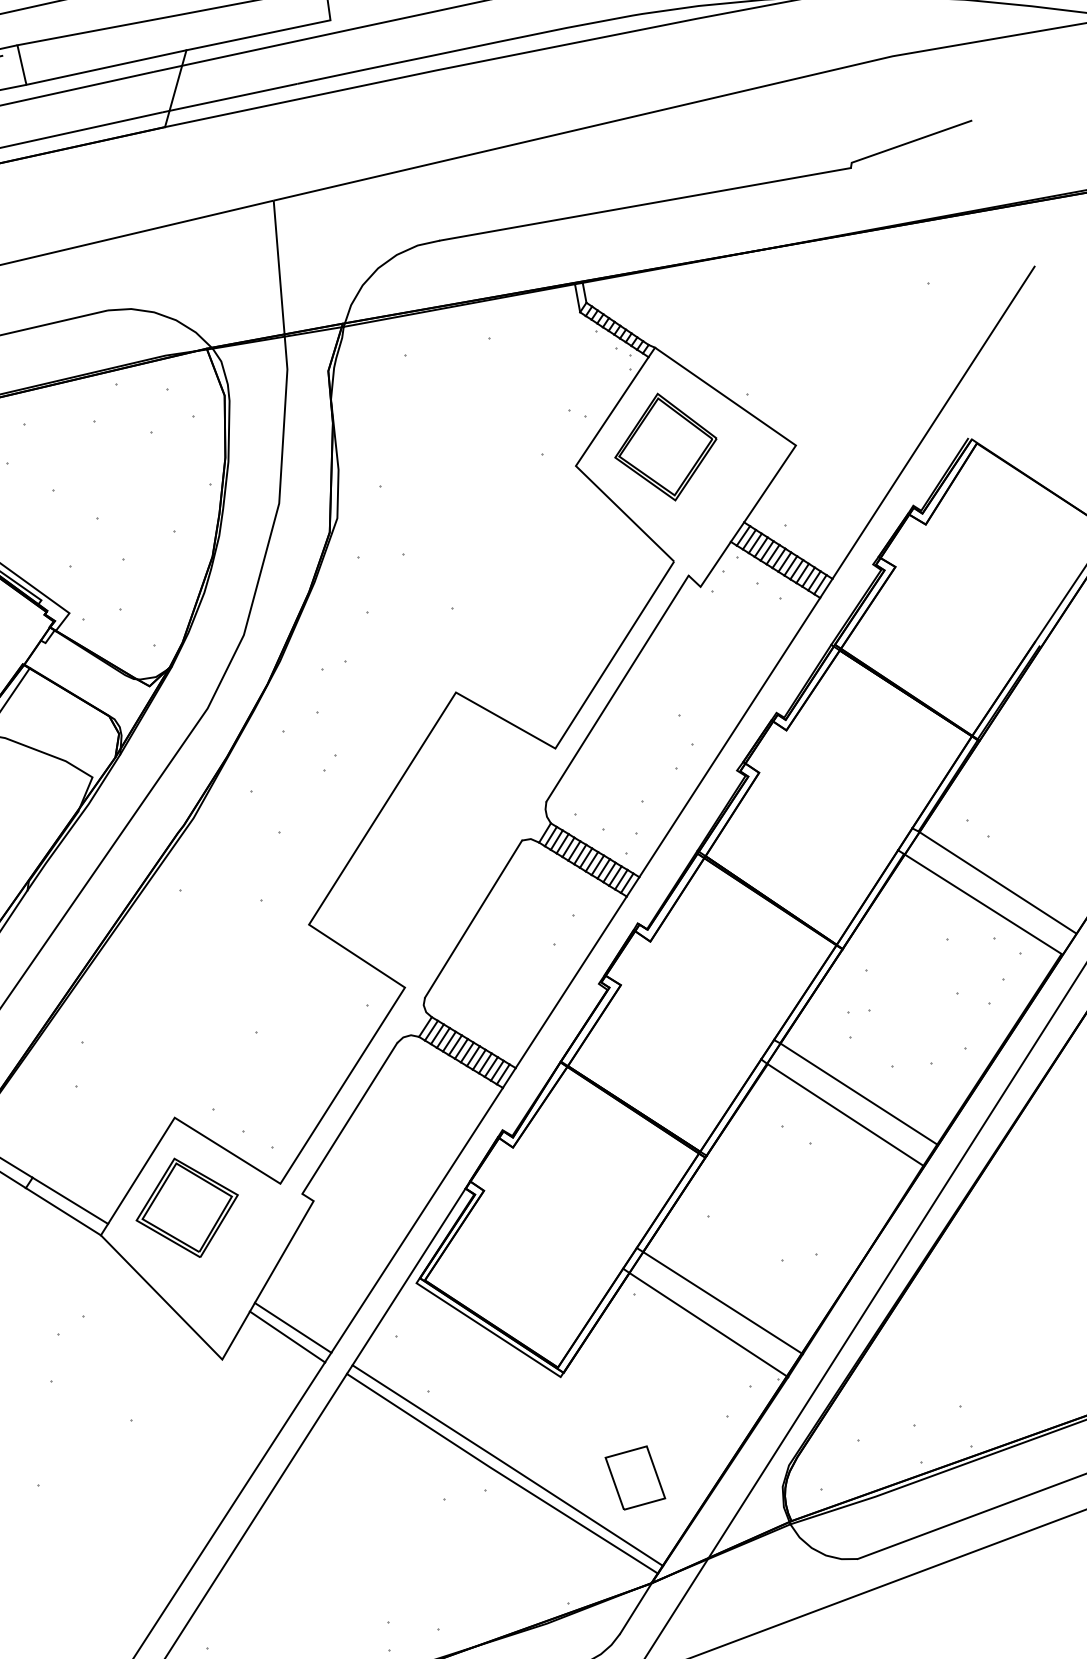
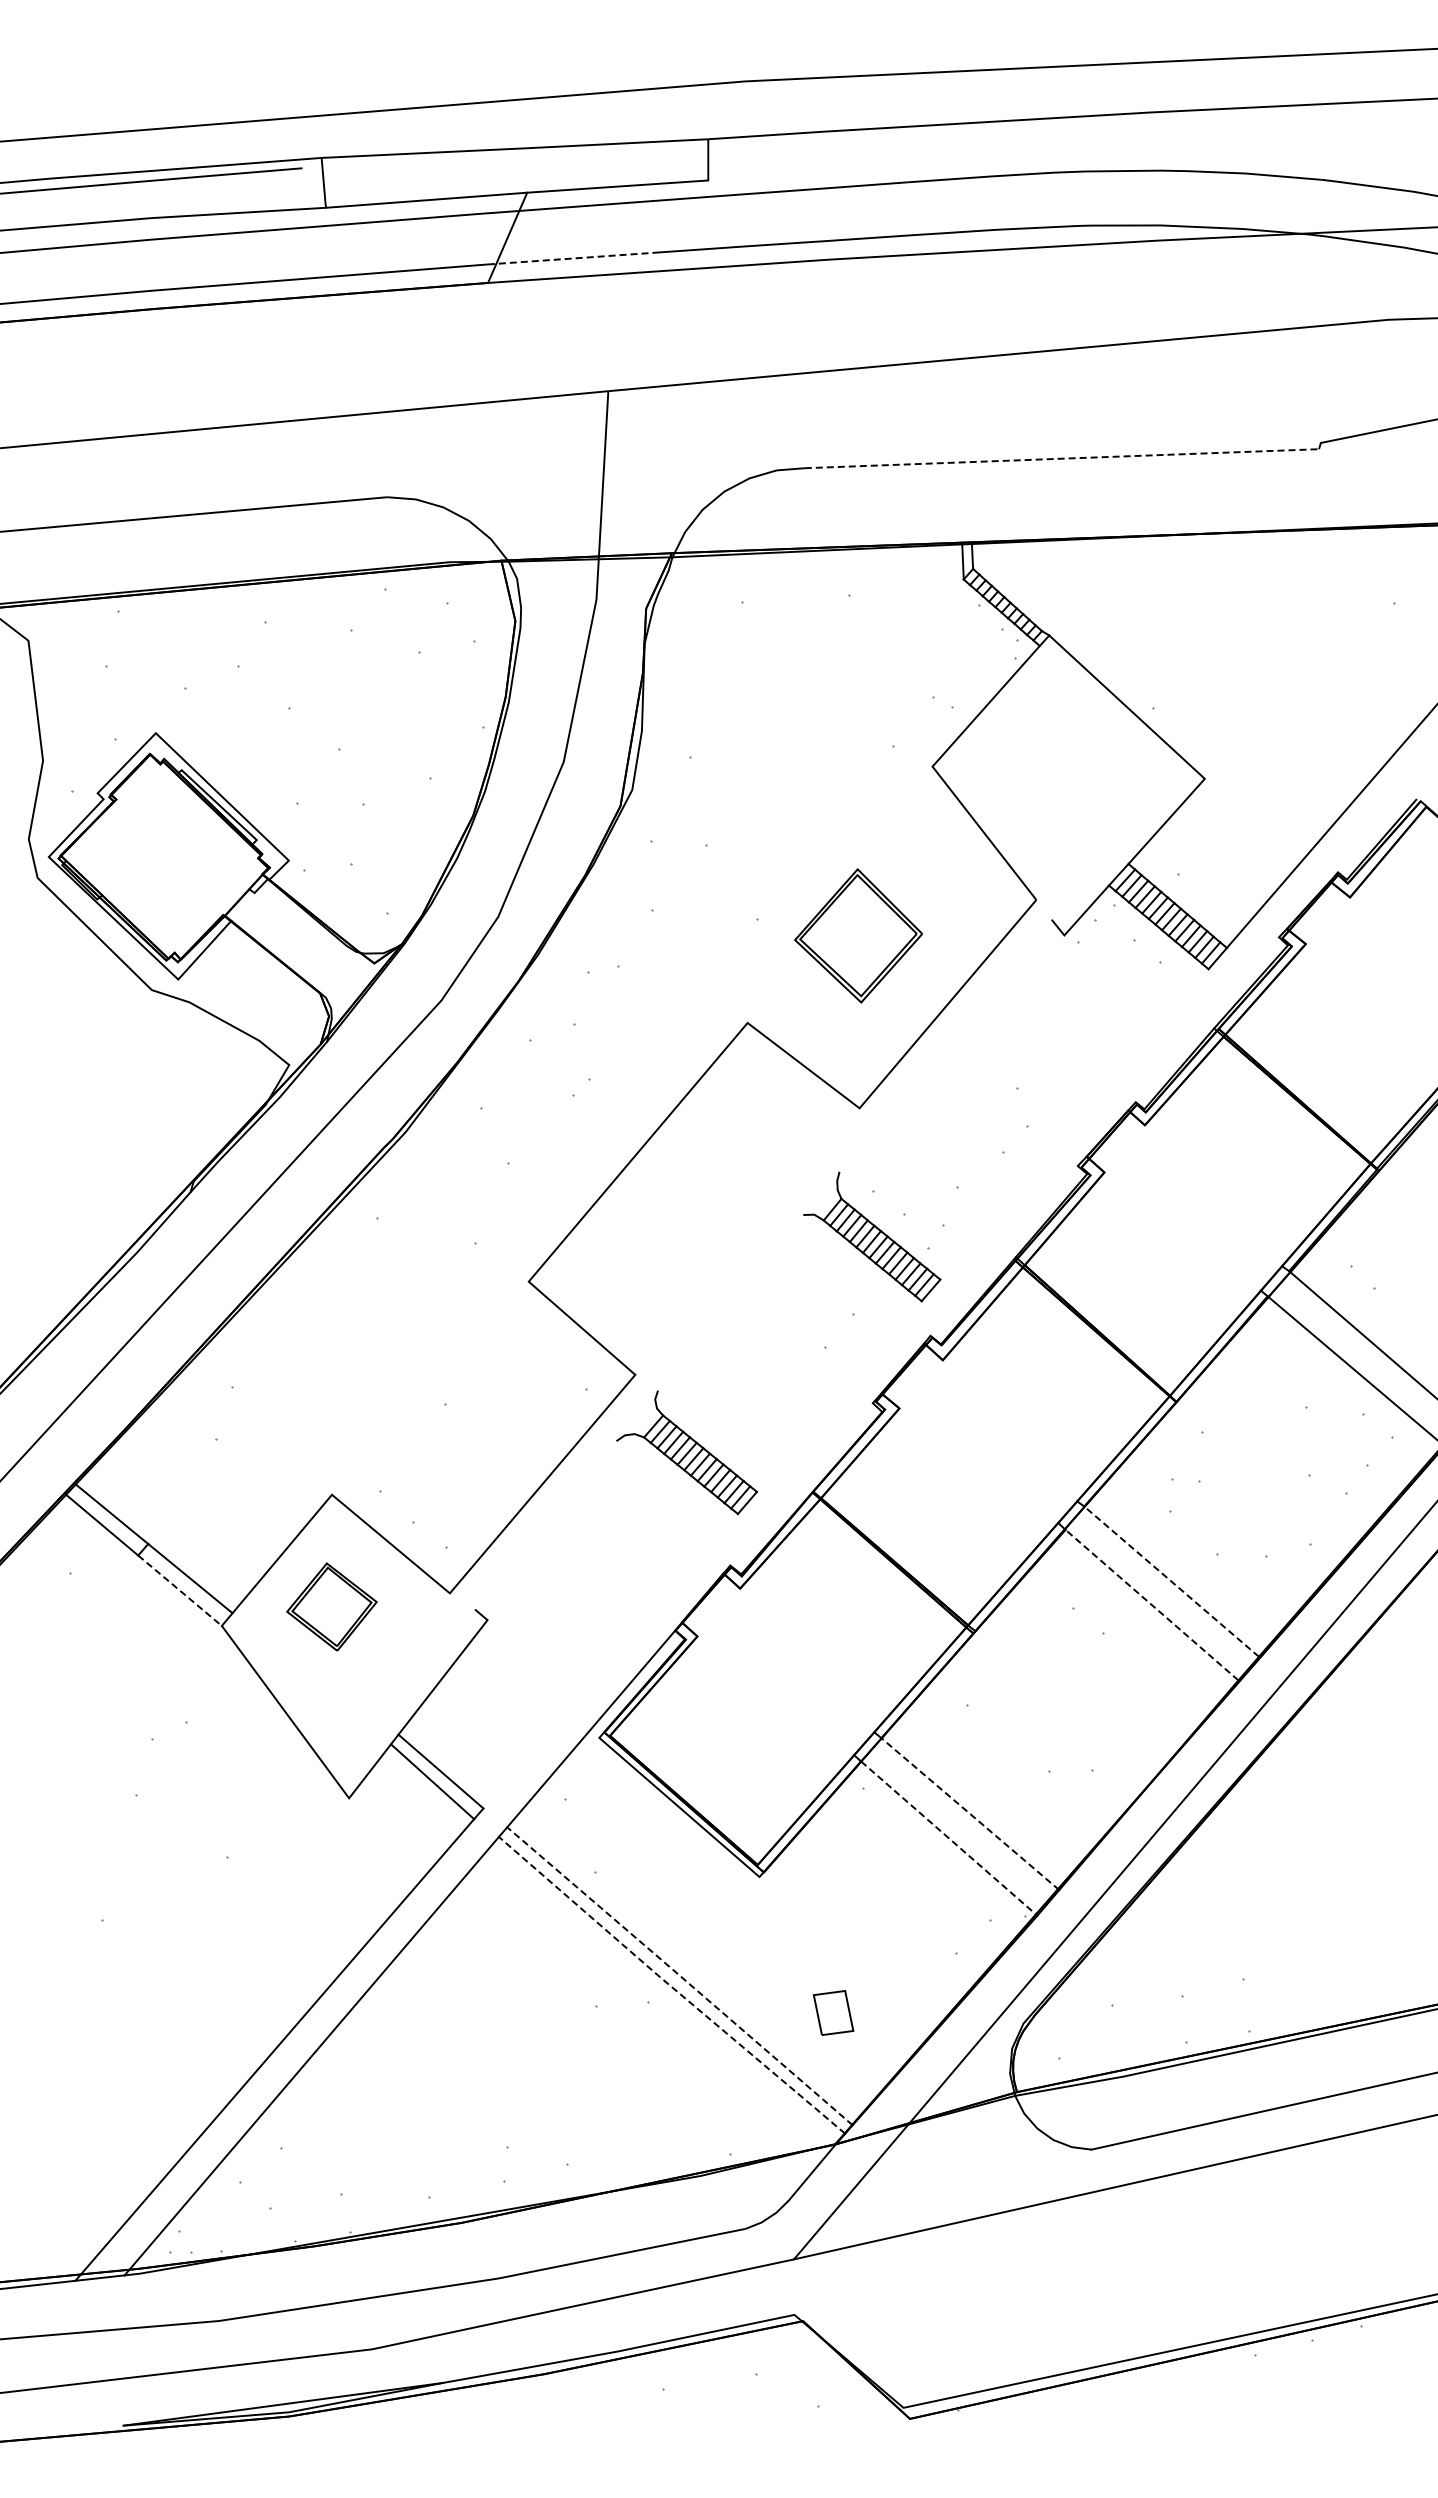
line: (230, 98) -> (572, 258), solid -> dashed
line: (645, 204) -> (1062, 458), solid -> dashed
part: (665, 446) -> (858, 935), moved
line: (617, 688) -> (945, 1045), removed
line: (729, 737) -> (1074, 1124), removed
line: (473, 918) -> (730, 1302), removed
line: (570, 982) -> (838, 1396), removed
line: (858, 1093) -> (1171, 1581), solid -> dashed
line: (846, 1115) -> (1152, 1605), solid -> dashed
line: (349, 1118) -> (545, 1525), removed
part: (186, 1207) -> (331, 1606), size x0.7
line: (63, 1211) -> (180, 1590), solid -> dashed
line: (416, 1219) -> (610, 1660), removed
line: (723, 1303) -> (970, 1814), solid -> dashed
line: (708, 1324) -> (949, 1838), solid -> dashed
line: (507, 1465) -> (679, 1975), solid -> dashed
line: (501, 1474) -> (670, 1986), solid -> dashed
part: (635, 1477) -> (833, 2012), size x0.6

